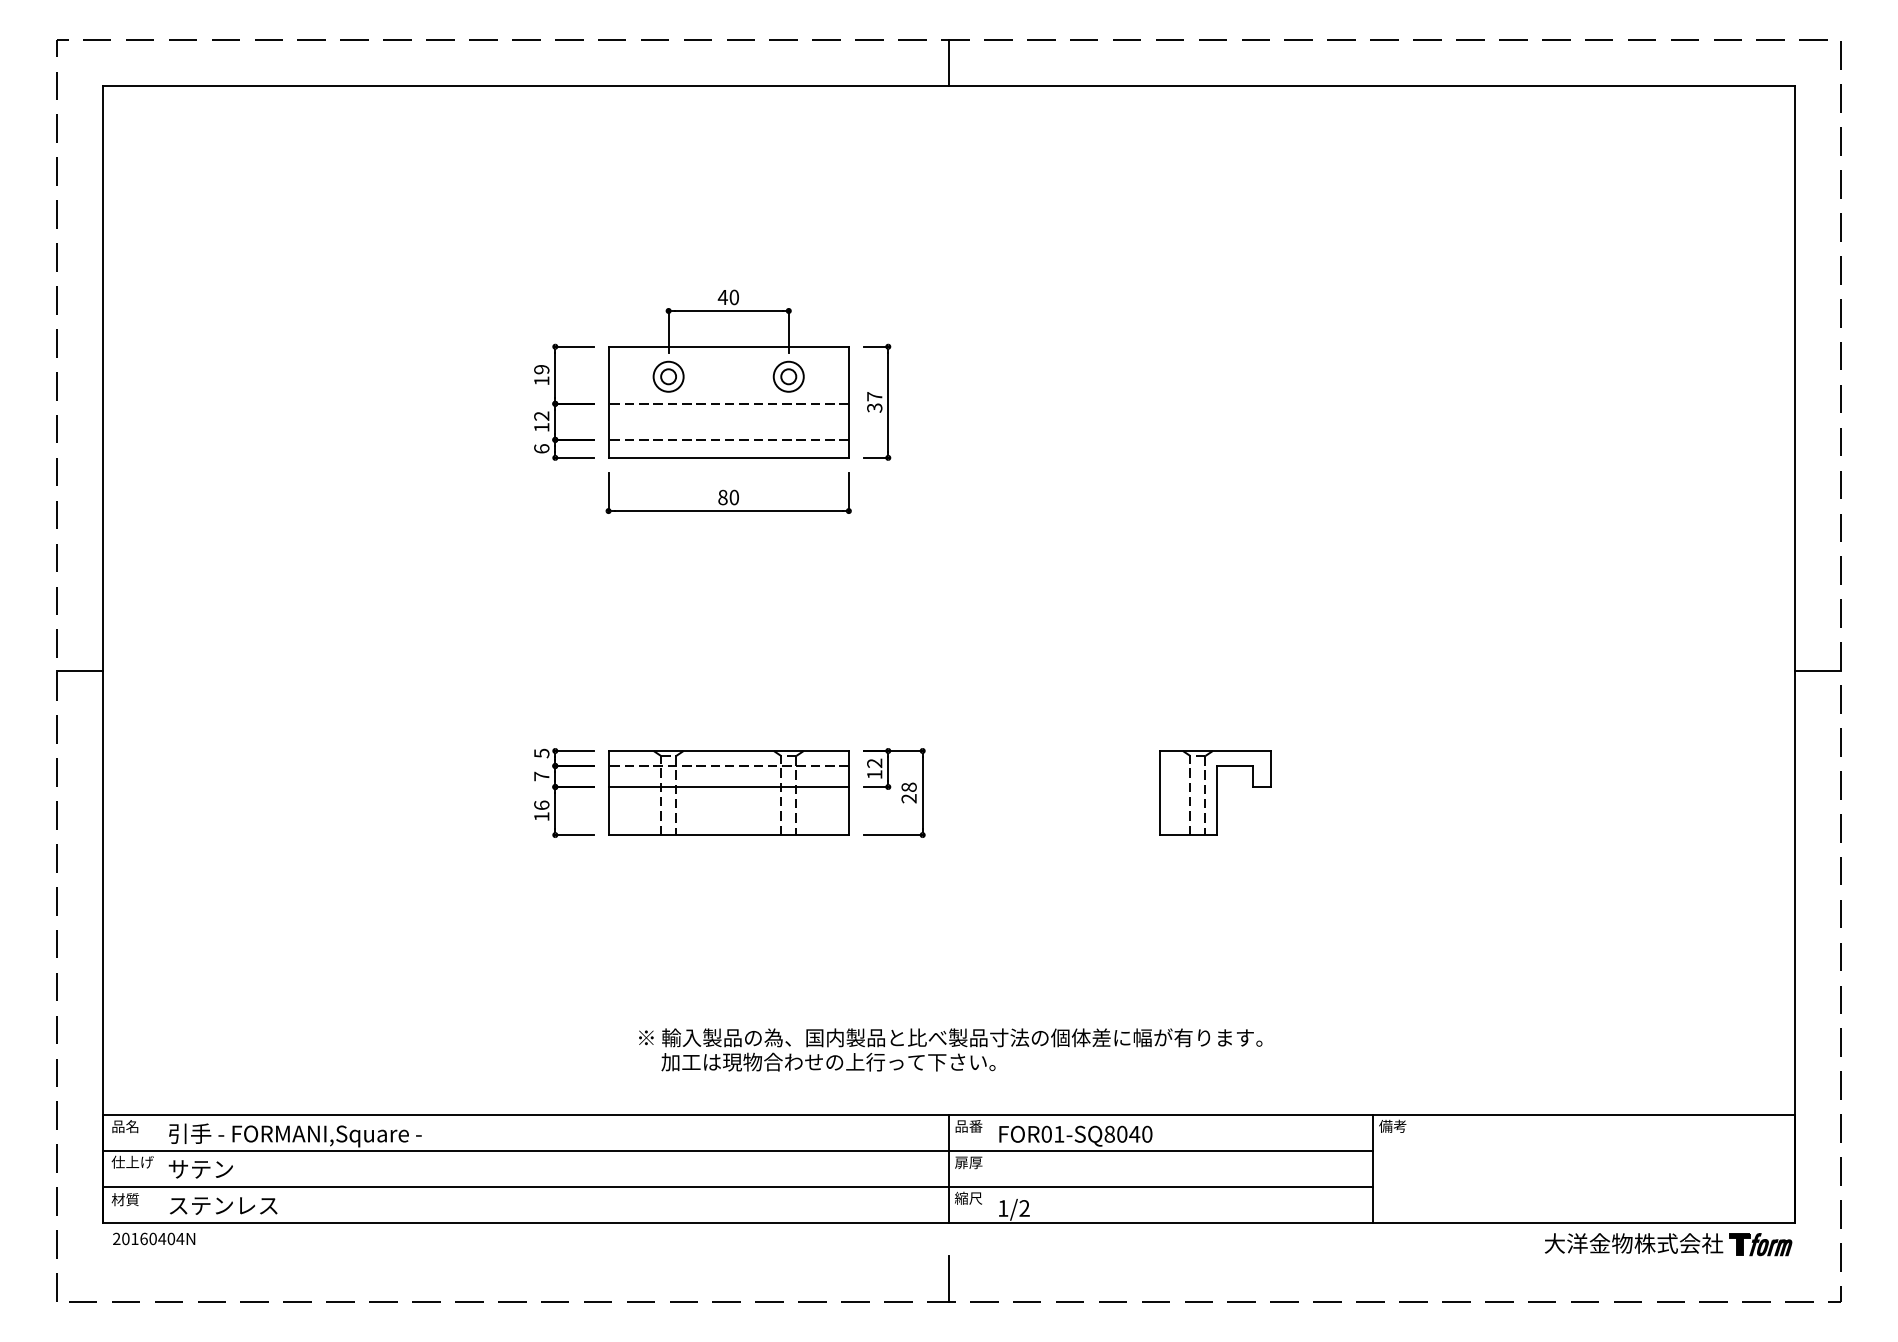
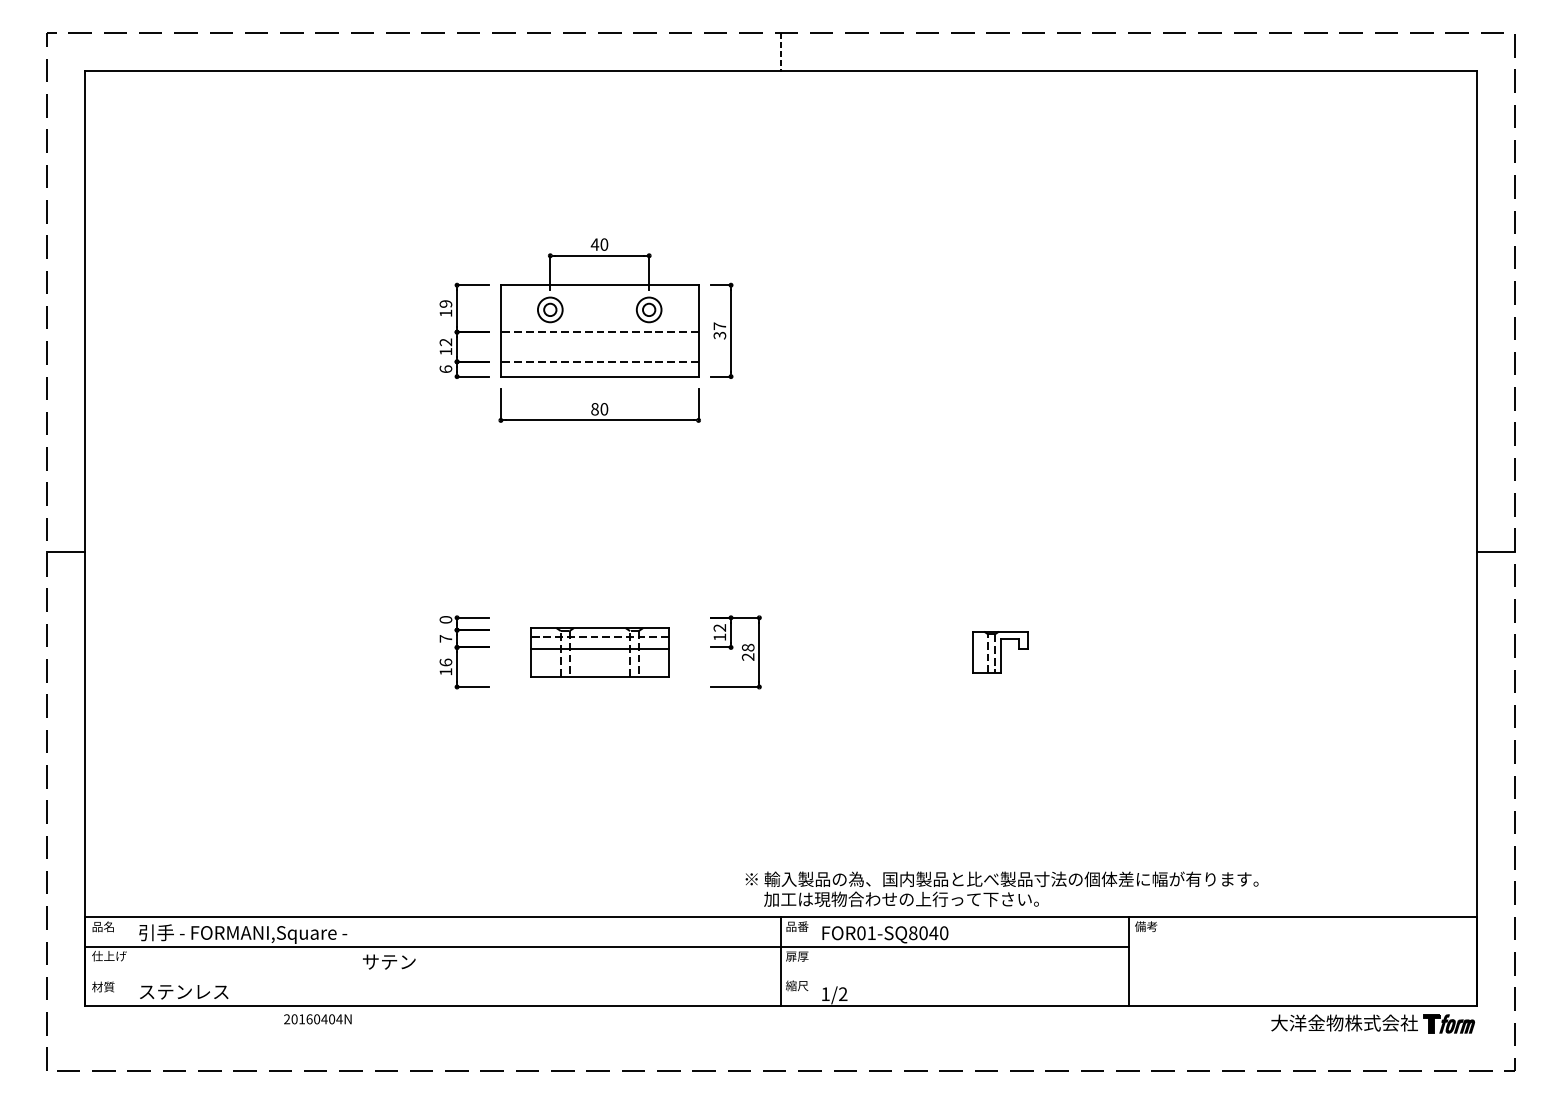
line: (949, 63) -> (781, 52), solid -> dashed
text: (541, 753) -> (445, 619), 5 -> 0
part: (728, 792) -> (599, 651), size x0.7
part: (1215, 792) -> (1000, 651), size x0.6
text: (950, 1049) -> (1001, 888), moved
text: (200, 1169) -> (388, 962), moved
line: (737, 1186) -> (606, 976), removed
text: (154, 1238) -> (318, 1018), moved
line: (949, 1278) -> (781, 1051), removed

